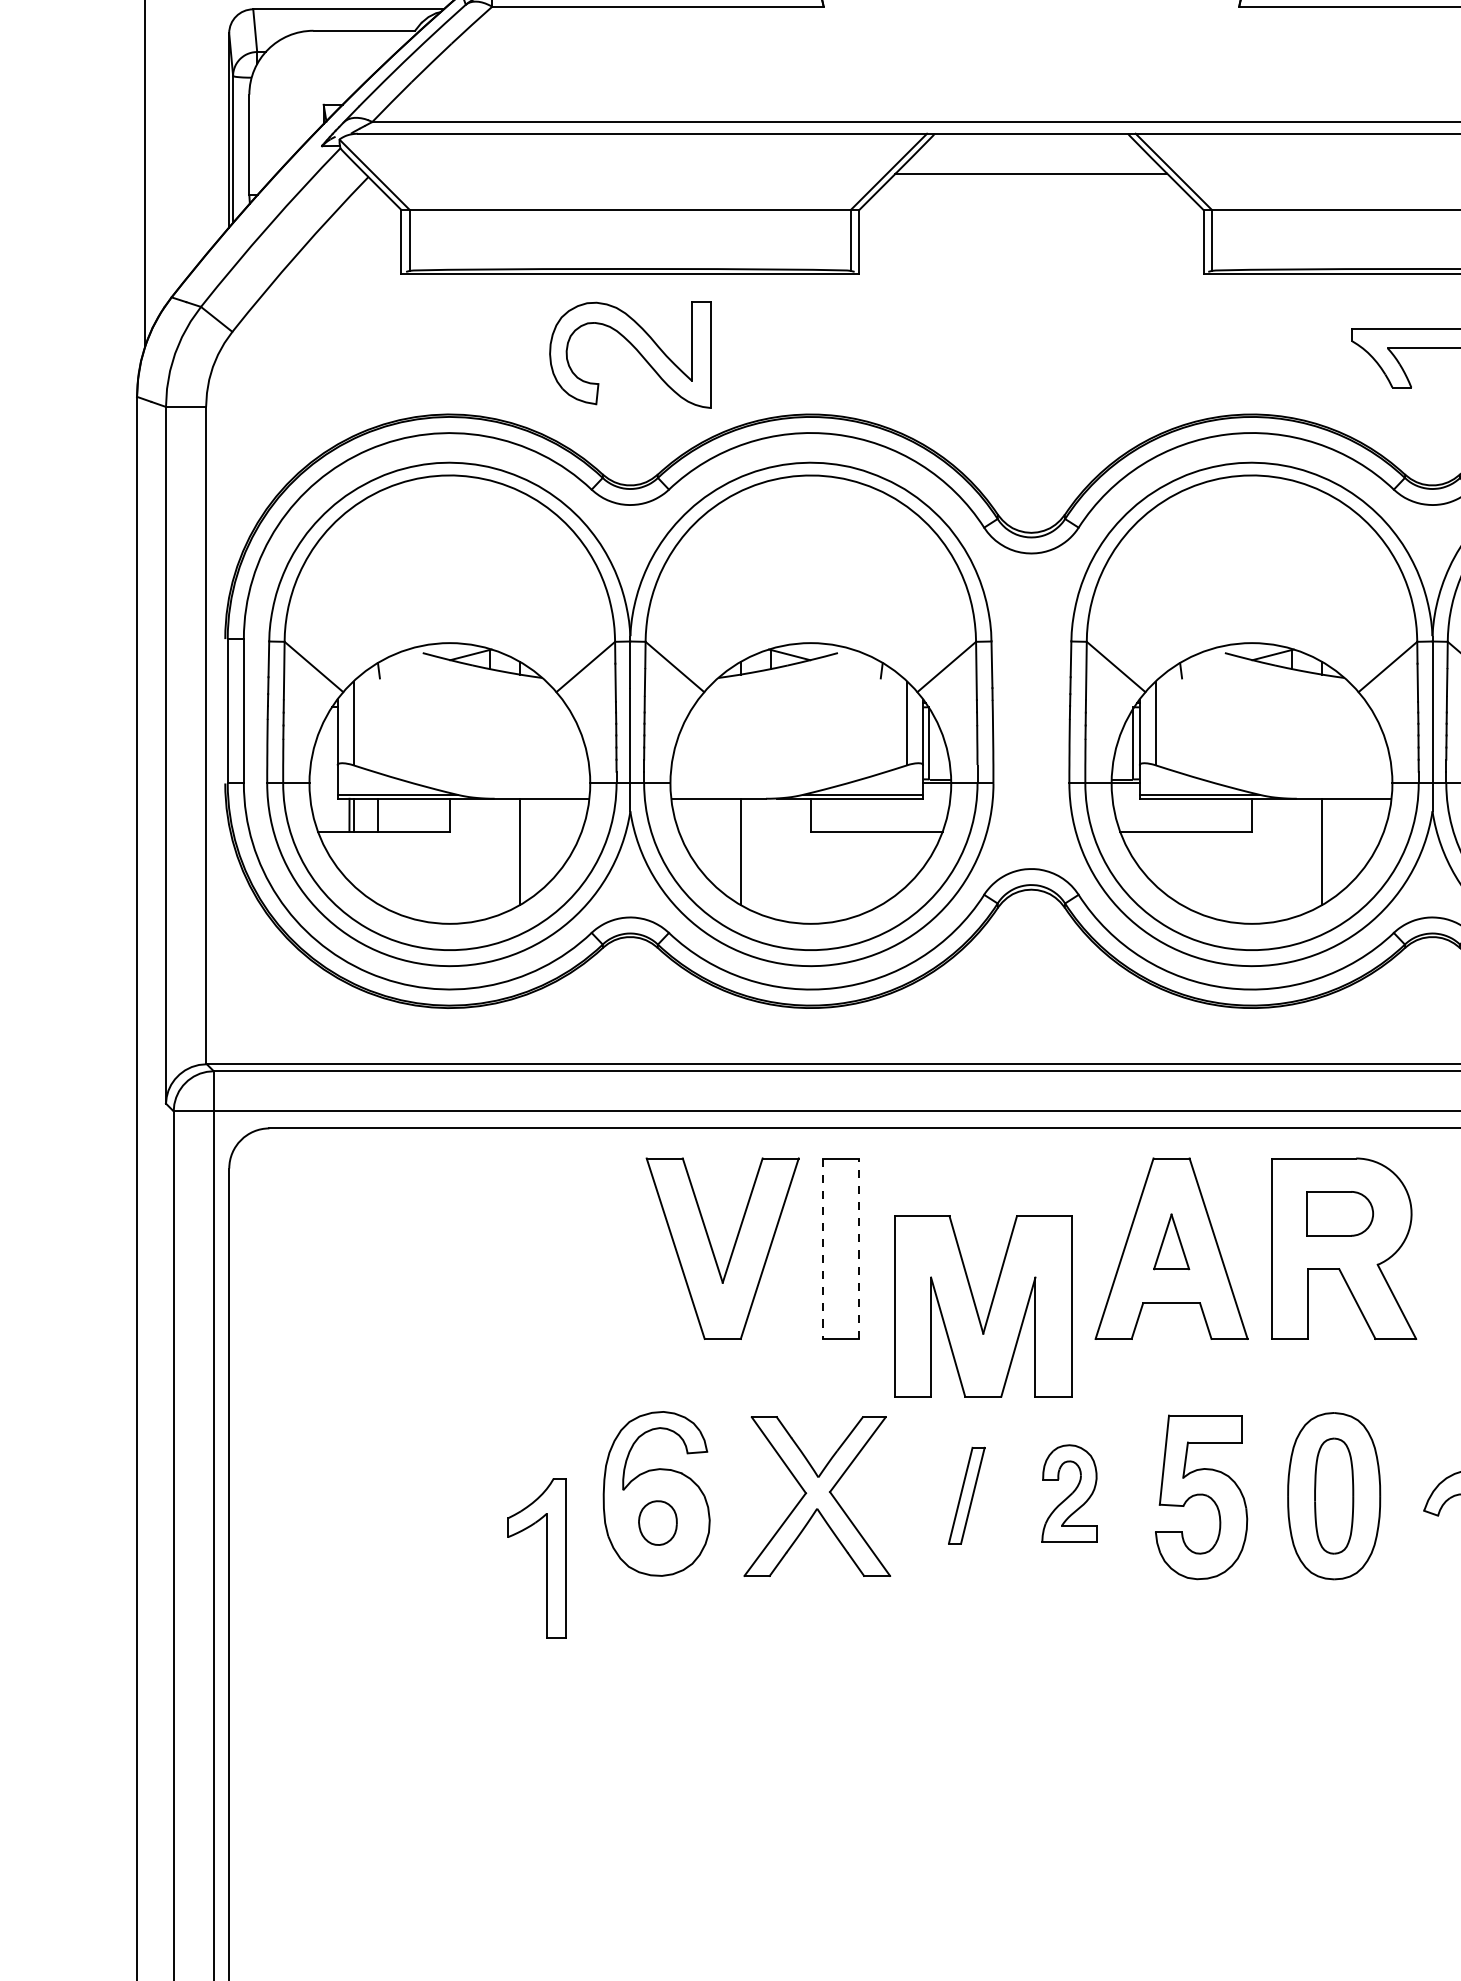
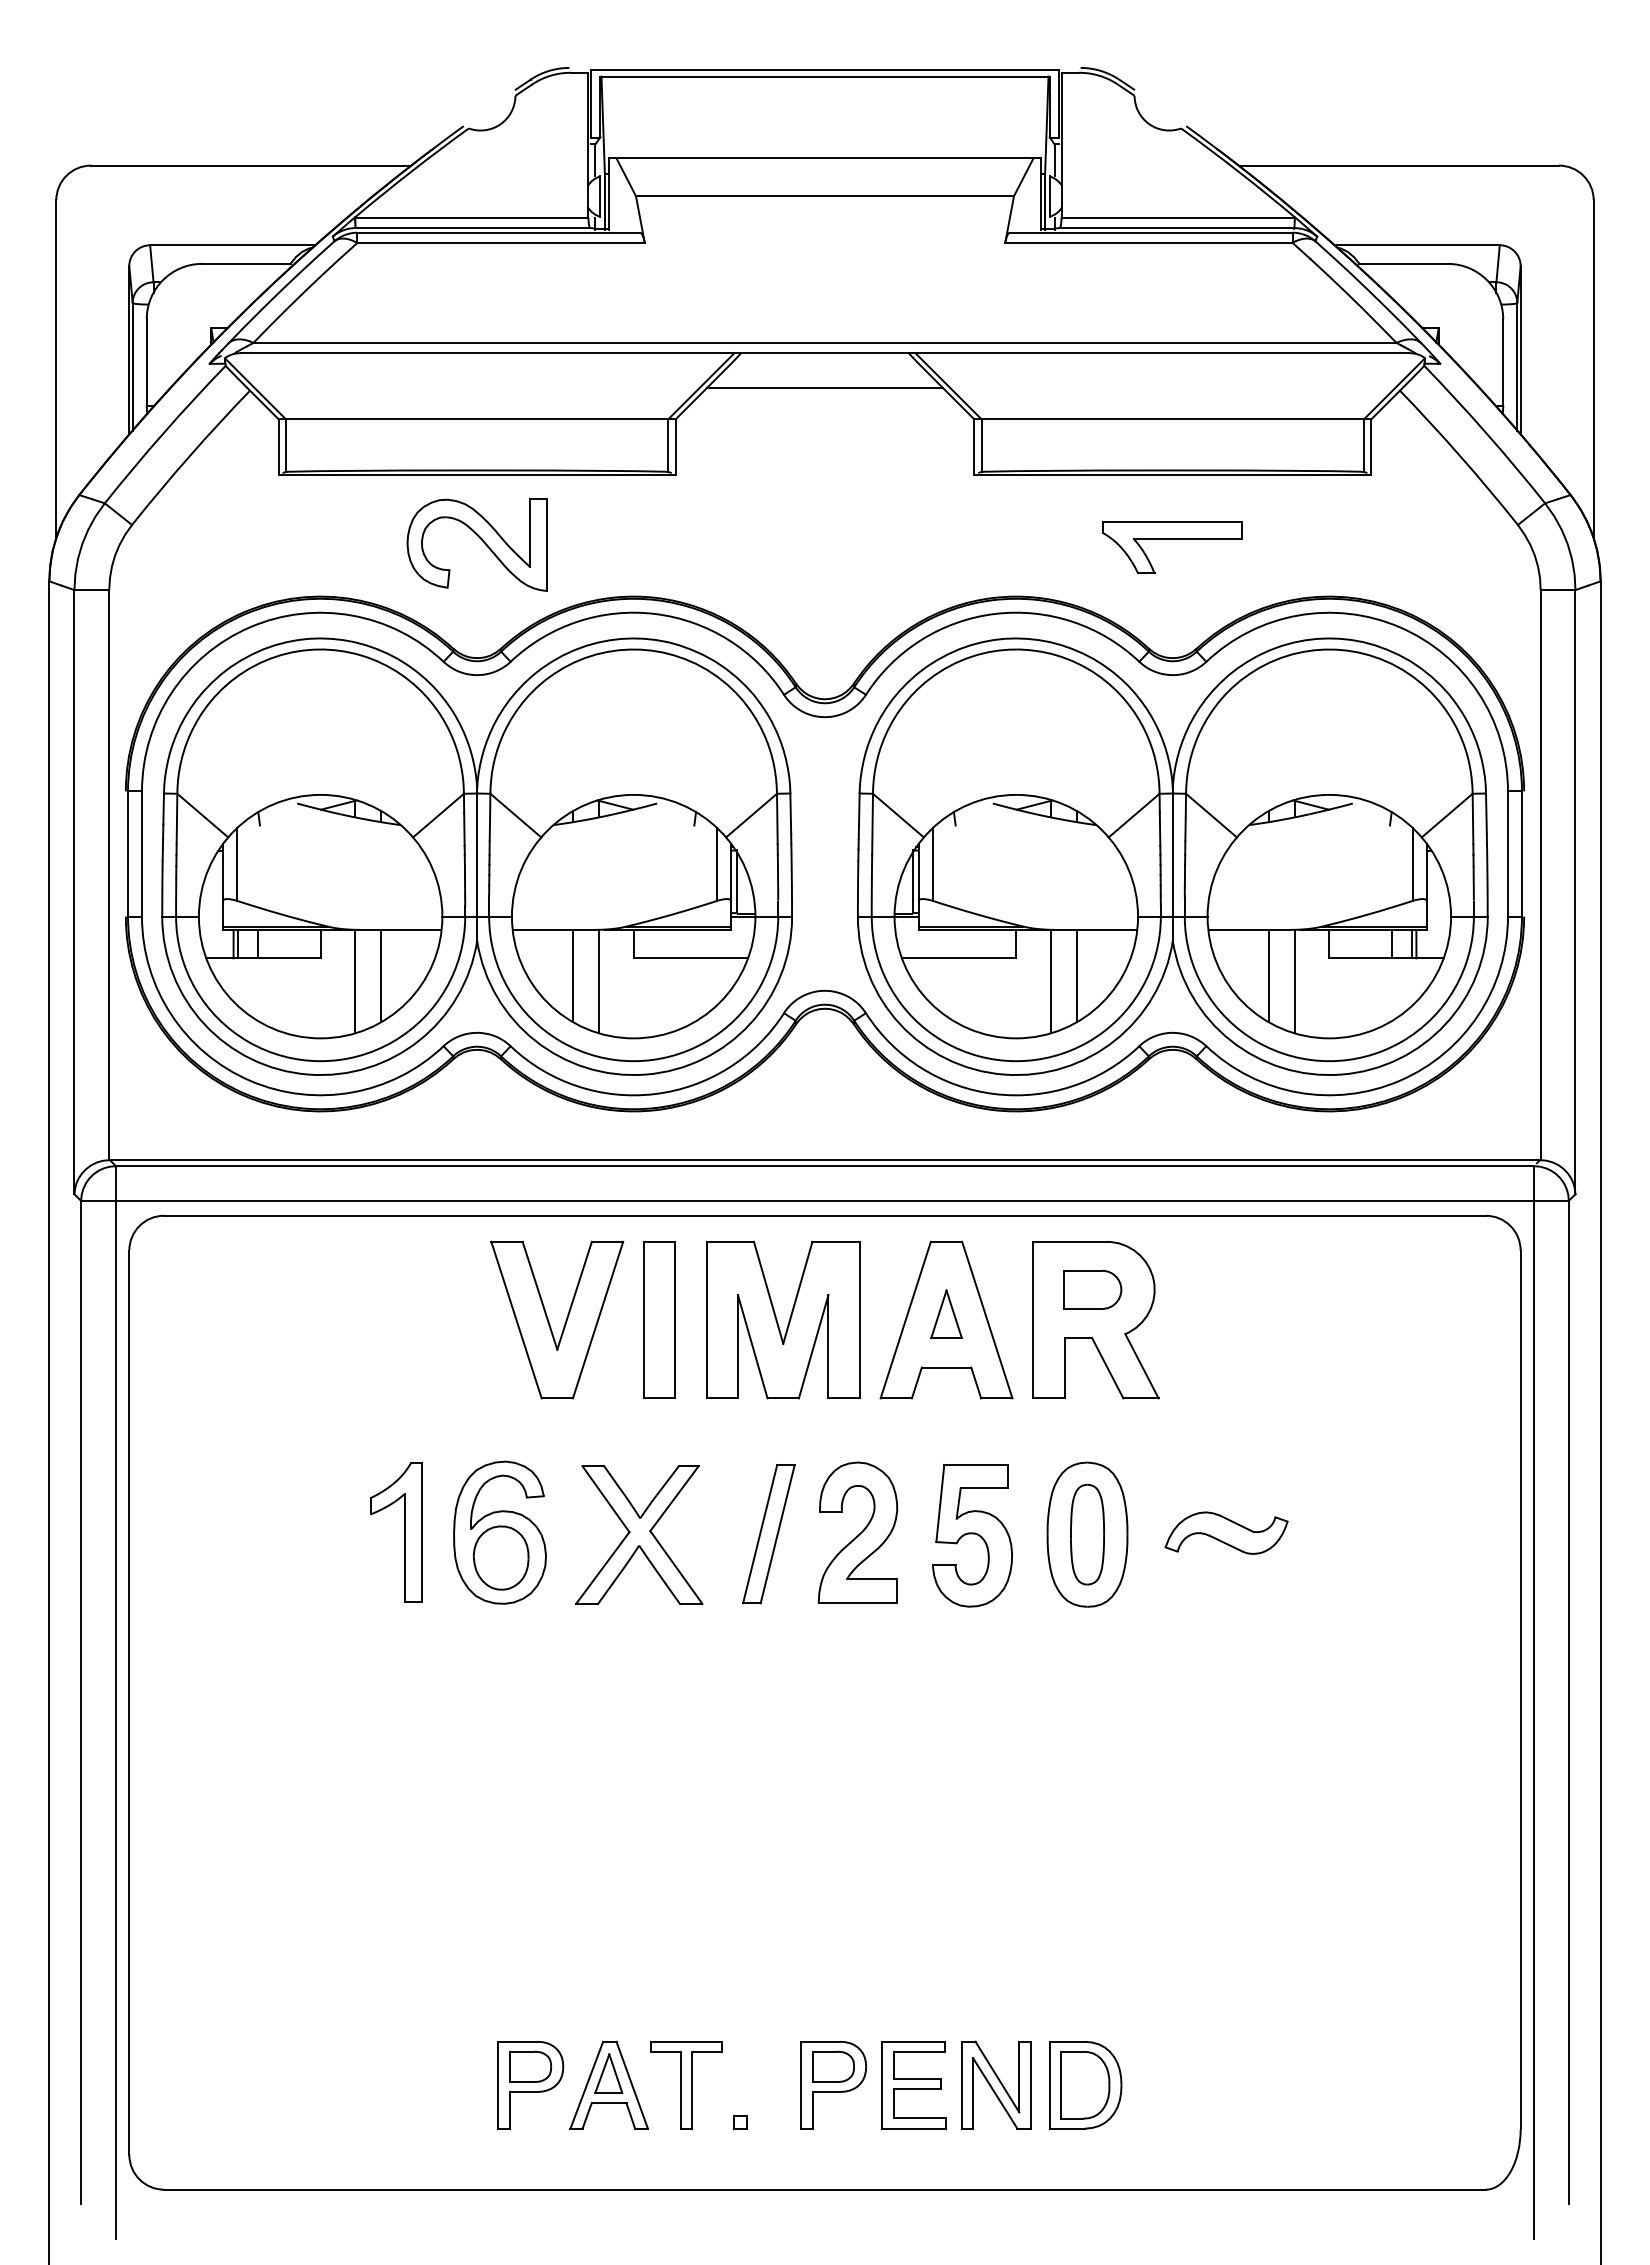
line: (490, 857) -> (355, 980), added
line: (770, 857) -> (598, 980), added
line: (1292, 857) -> (1051, 980), added
line: (859, 1248) -> (675, 1319), dashed -> solid
line: (823, 1249) -> (644, 1320), dashed -> solid
part: (983, 1305) -> (783, 1319), moved
part: (1068, 1493) -> (857, 1532), size x1.67
part: (966, 1495) -> (768, 1534), size x1.67
part: (657, 1522) -> (500, 1557), size x1.67
part: (546, 1558) -> (404, 1532), moved

